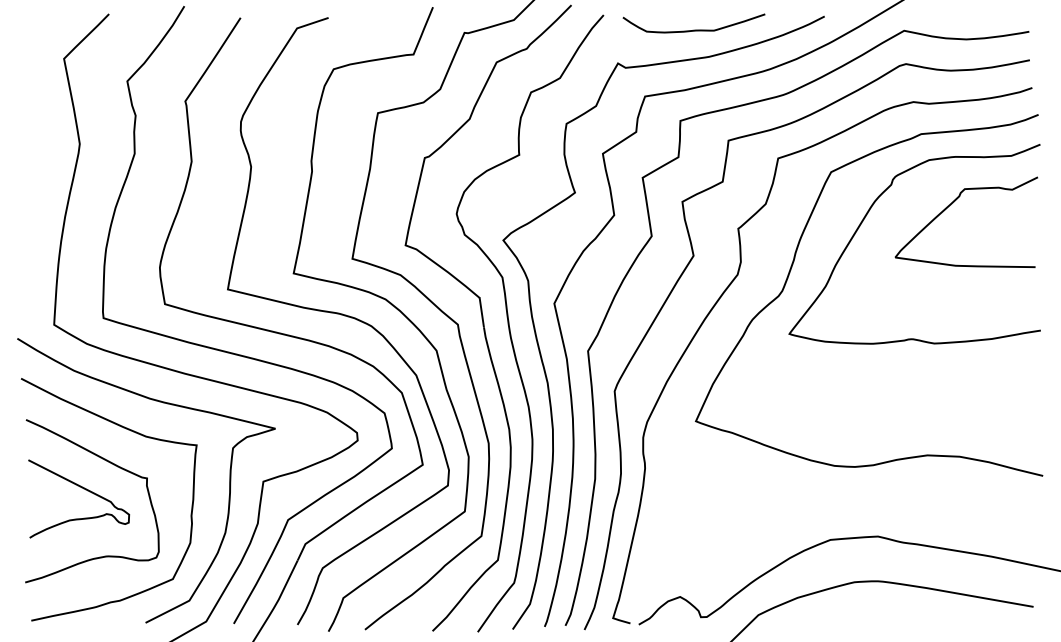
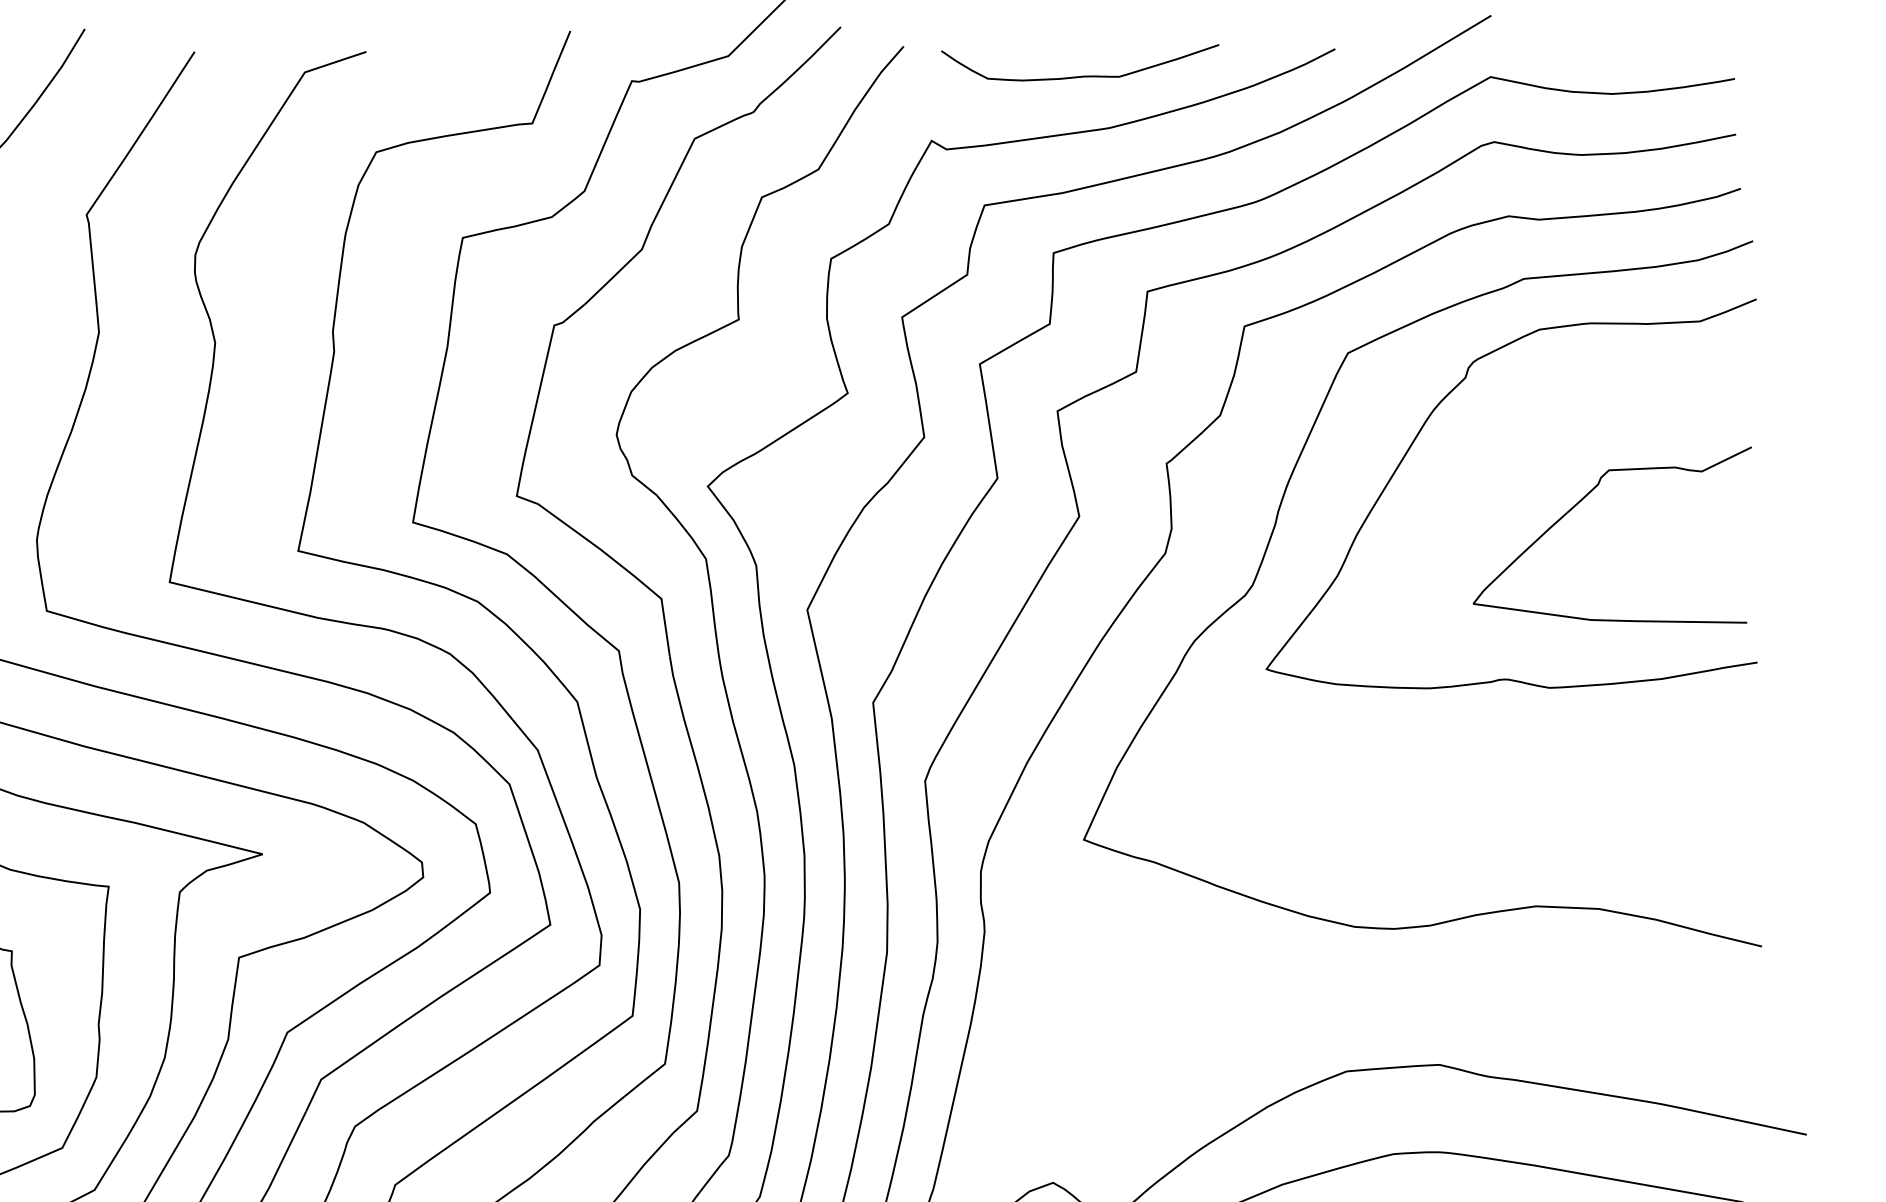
curve: (952, 204) -> (1584, 500), moved

